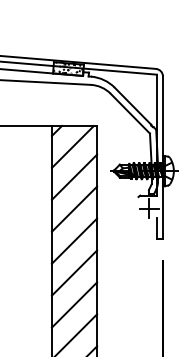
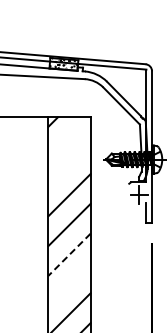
line: (72, 146) -> (67, 136), removed
line: (74, 177) -> (69, 165), removed
line: (74, 272) -> (69, 254), solid -> dashed
line: (74, 304) -> (69, 284), removed

